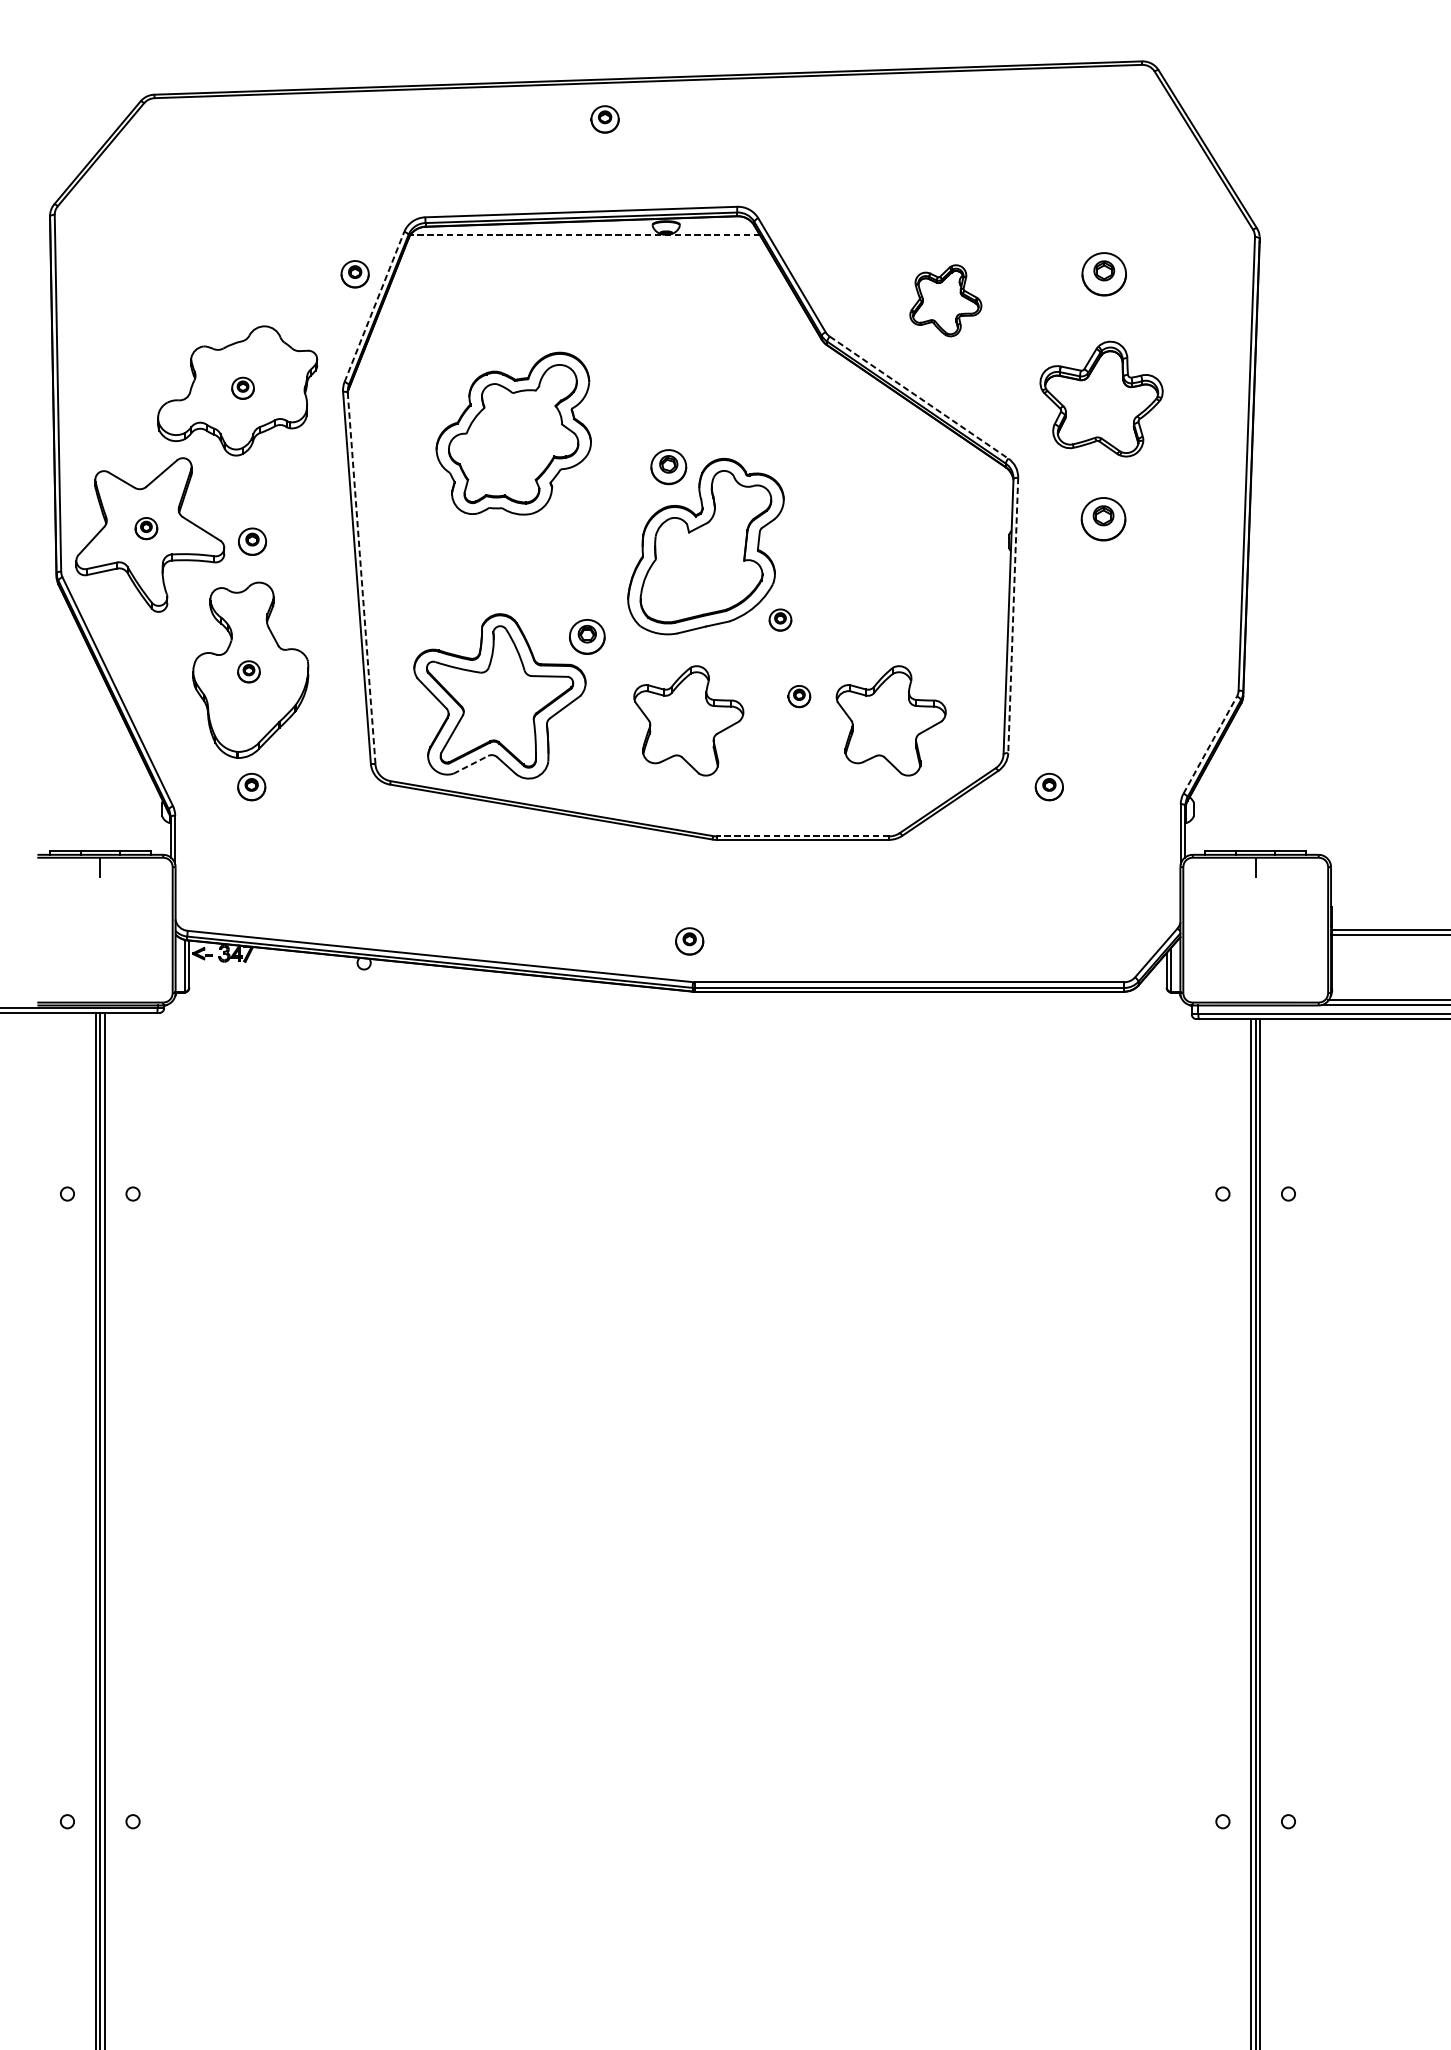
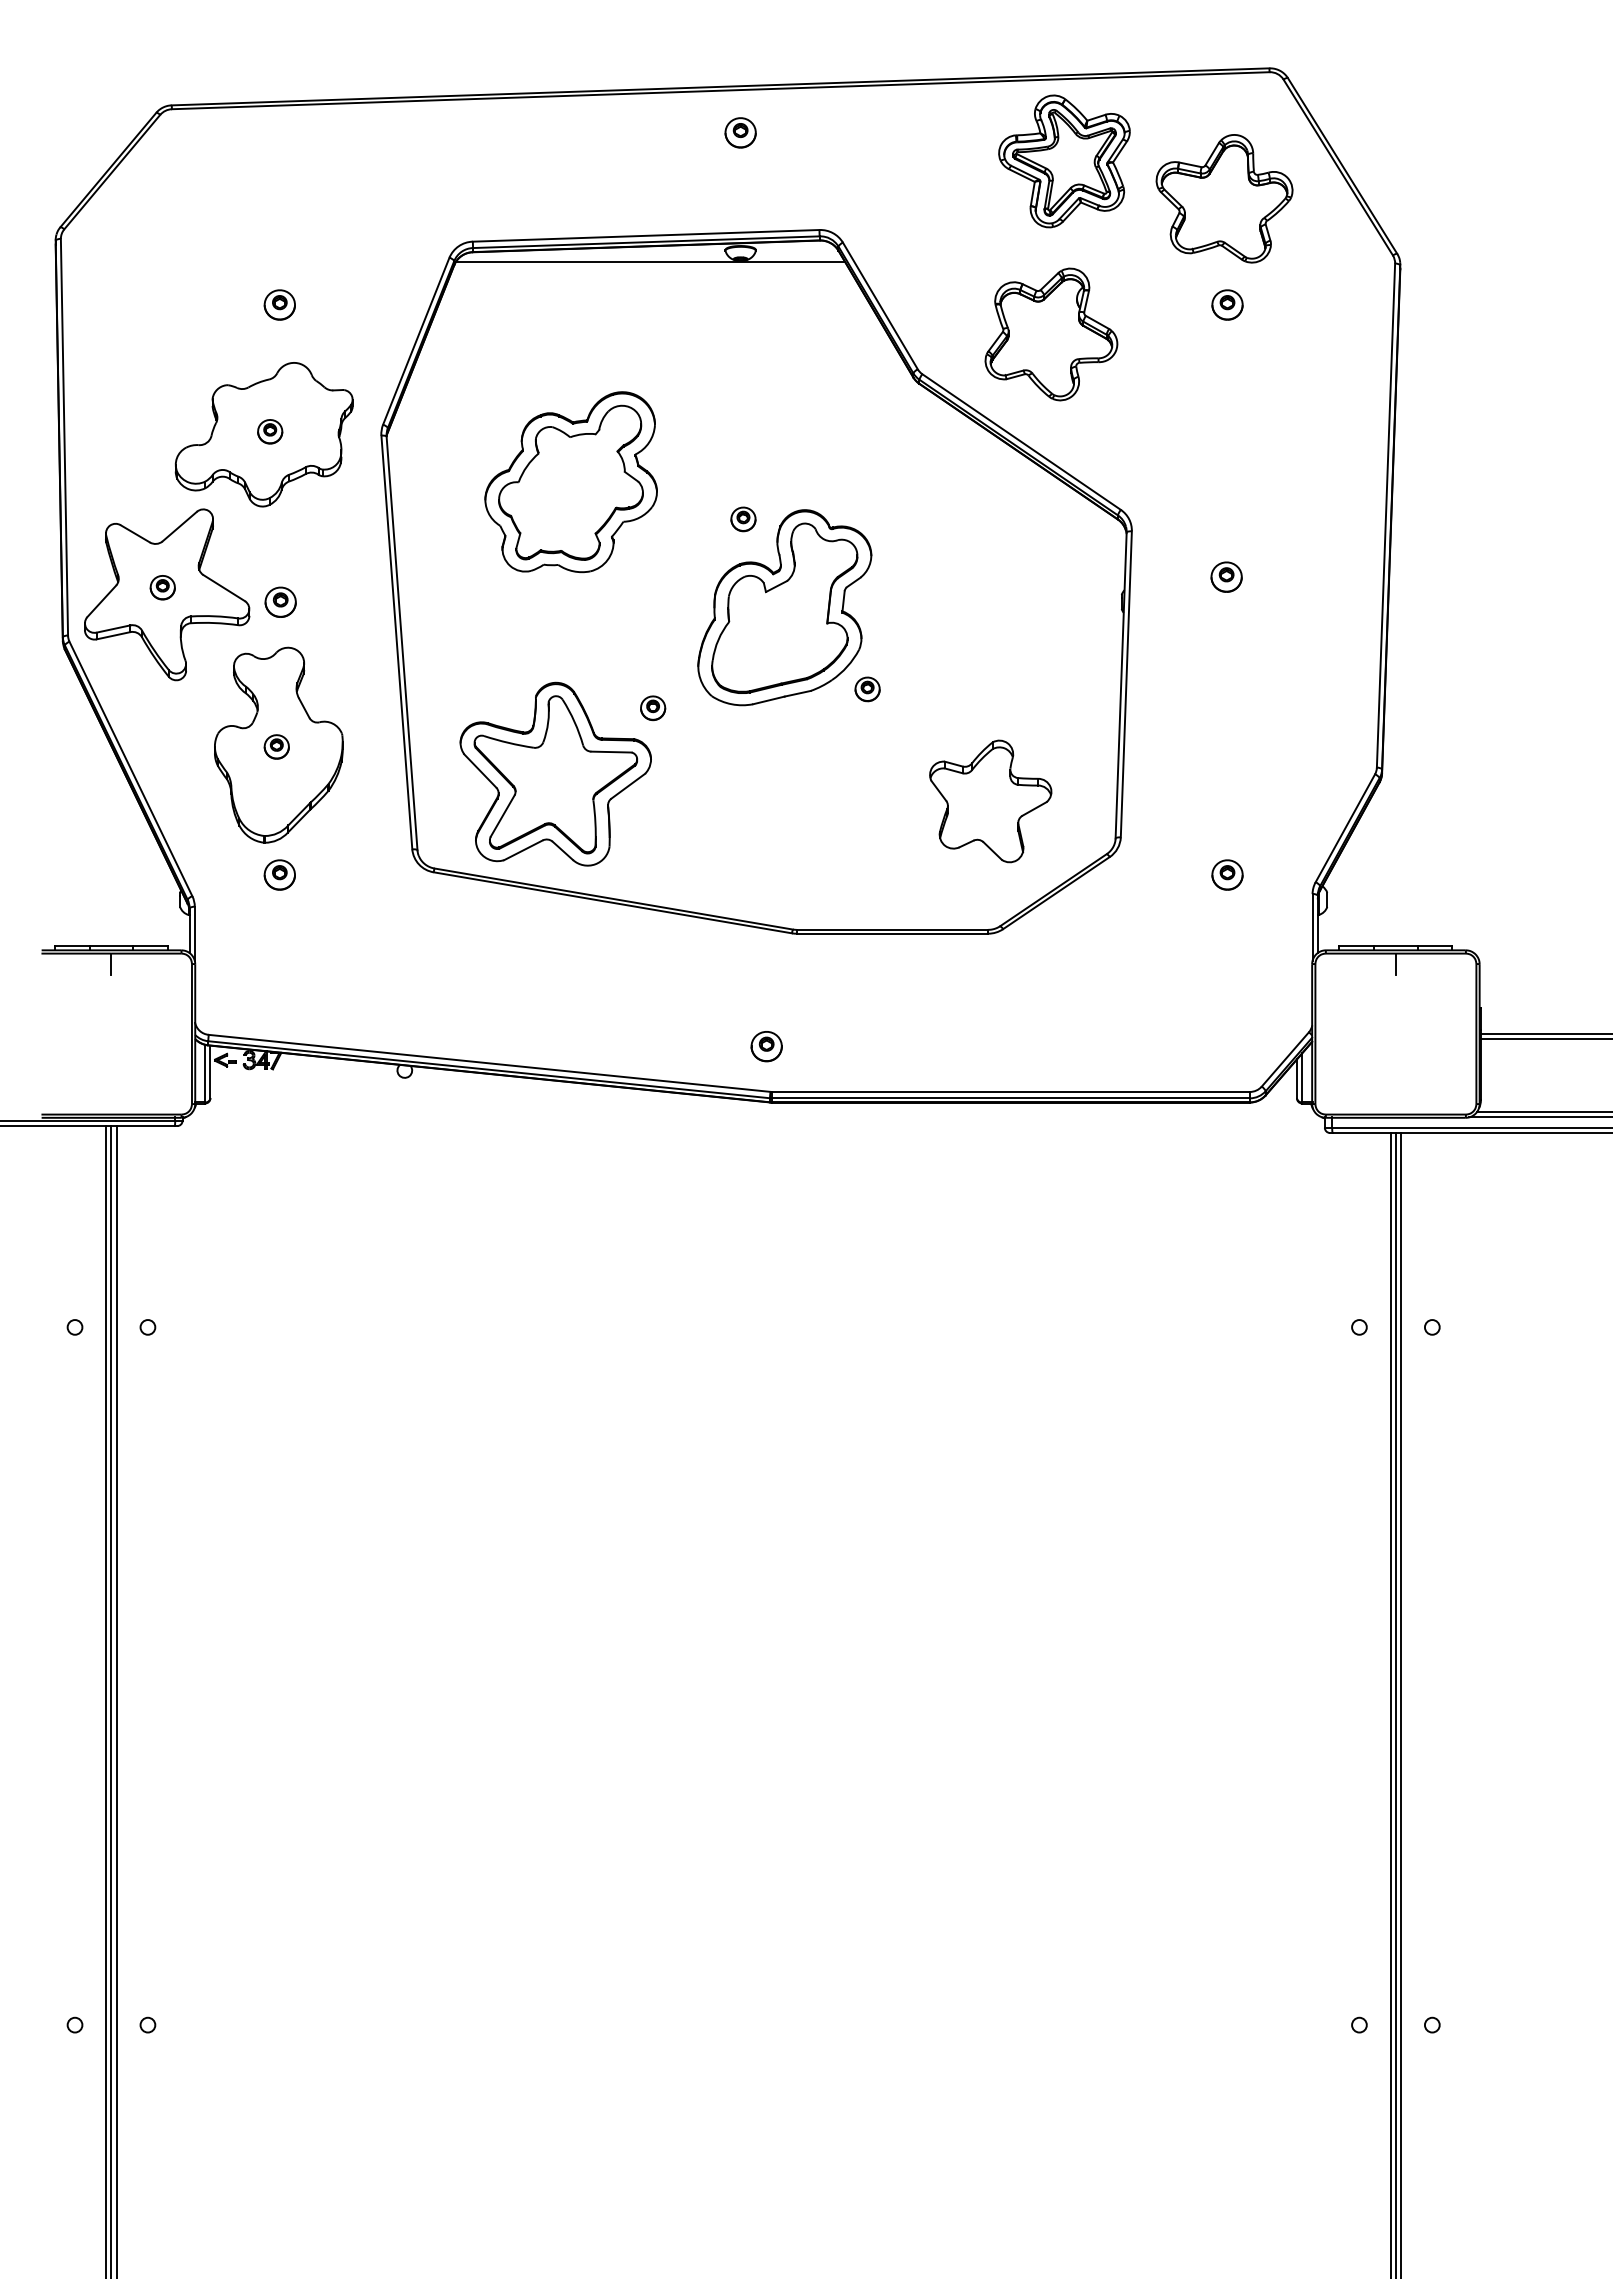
part: (604, 119) -> (740, 132), moved
part: (957, 145) -> (1064, 161), added
line: (585, 235) -> (650, 261), dashed -> solid
part: (354, 273) -> (279, 304), moved
part: (1104, 273) -> (1227, 304), size x0.62
part: (945, 300) -> (1051, 334), size x1.67
line: (374, 307) -> (416, 341), dashed -> solid
line: (919, 397) -> (1022, 442), dashed -> solid
part: (1101, 398) -> (1224, 198), moved
part: (668, 467) -> (743, 519), size x0.62
part: (1103, 518) -> (1226, 576), size x0.62
line: (362, 578) -> (402, 643), dashed -> solid
line: (1013, 615) -> (1126, 684), dashed -> solid
part: (587, 637) -> (653, 708), size x0.62
part: (799, 696) -> (888, 774), removed
part: (688, 720) -> (765, 801), removed
line: (1210, 745) -> (1345, 828), dashed -> solid
line: (470, 765) -> (523, 850), dashed -> solid
part: (1049, 786) -> (1227, 874), moved
line: (802, 836) -> (892, 929), dashed -> solid

